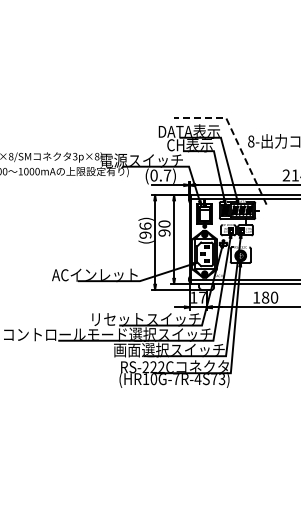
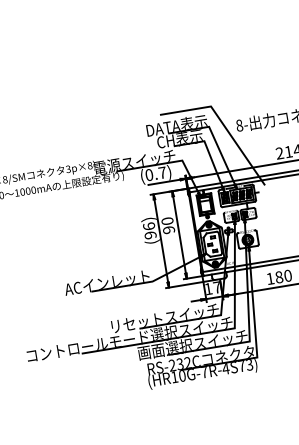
line: (234, 136) -> (222, 123), dashed -> solid
text: (153, 367) -> (180, 364), RS-222C -> RS-232C

